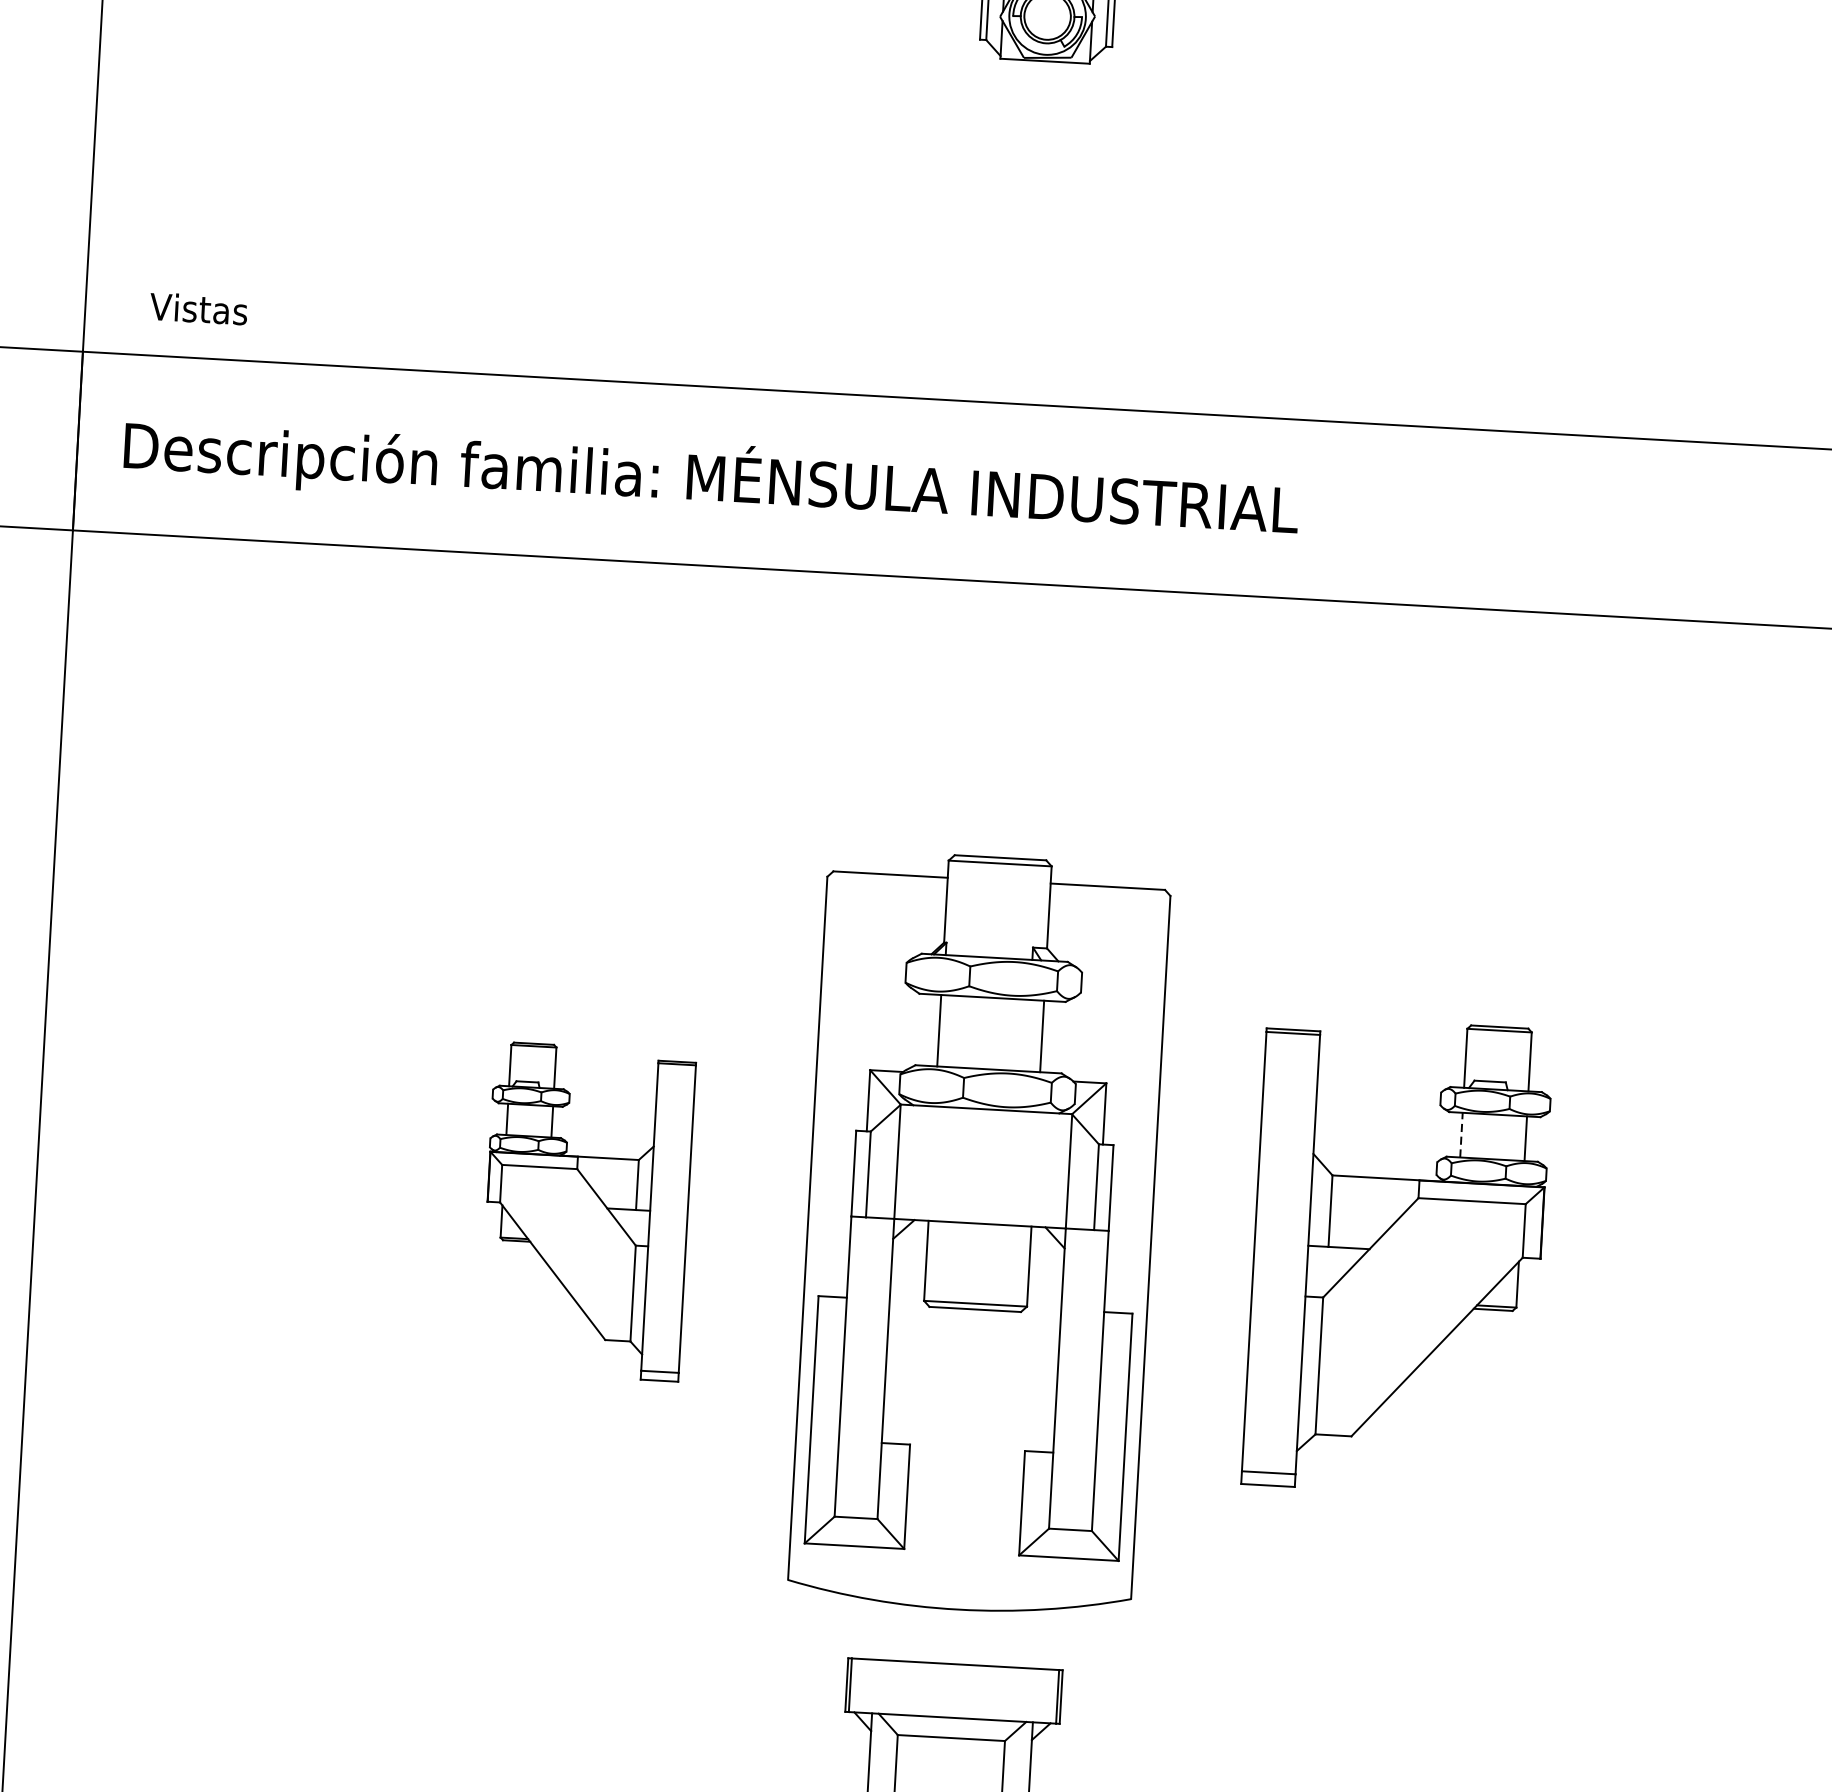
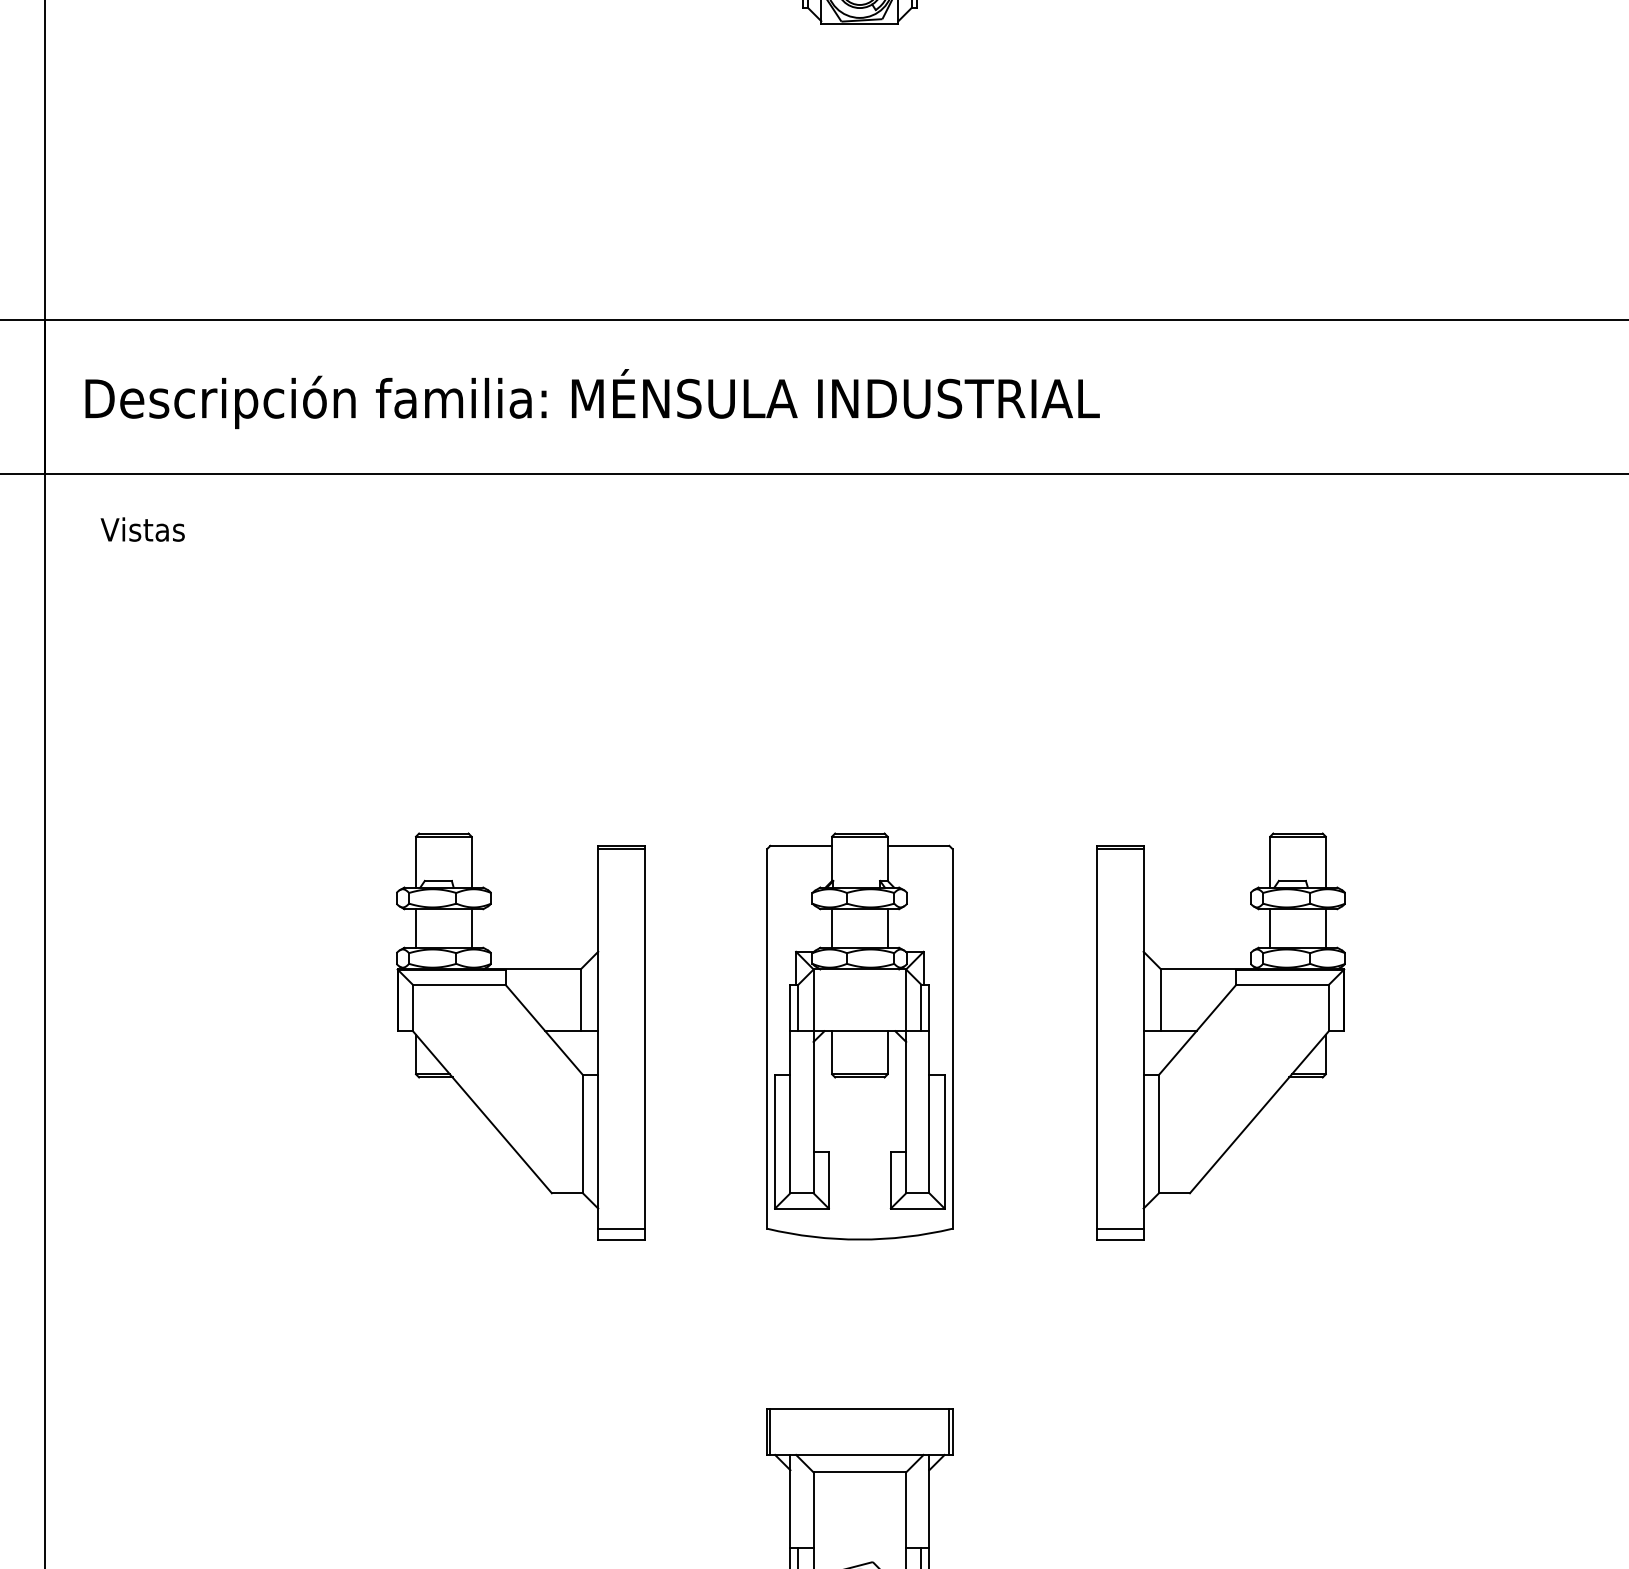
text: (198, 308) -> (142, 529), moved
line: (1461, 1135) -> (1270, 928), dashed -> solid
part: (586, 1211) -> (520, 1036), size x1.43
part: (979, 1233) -> (859, 1036), size x0.62

